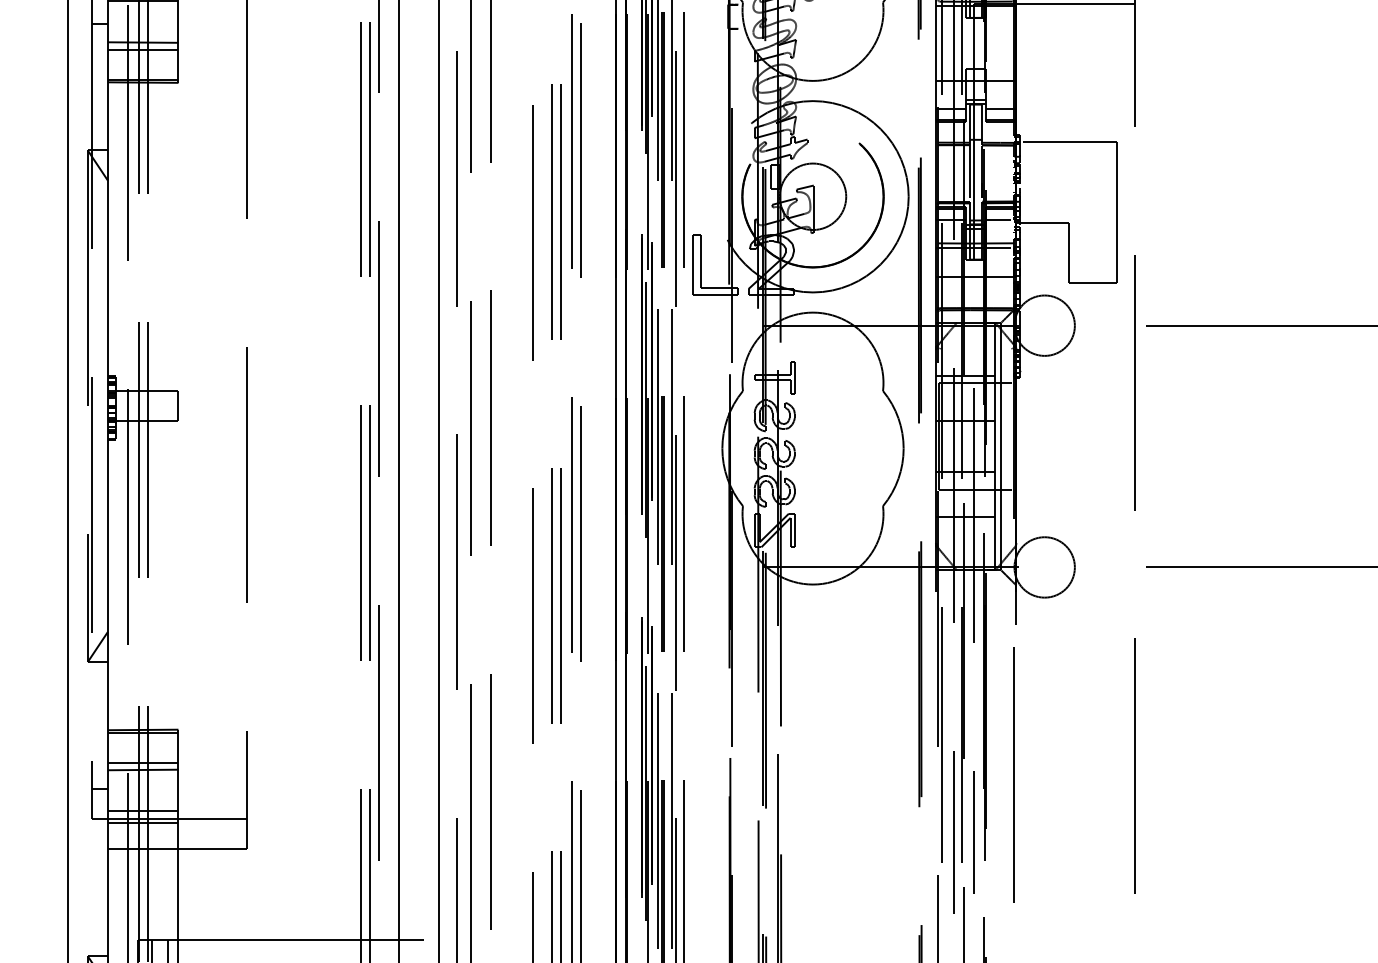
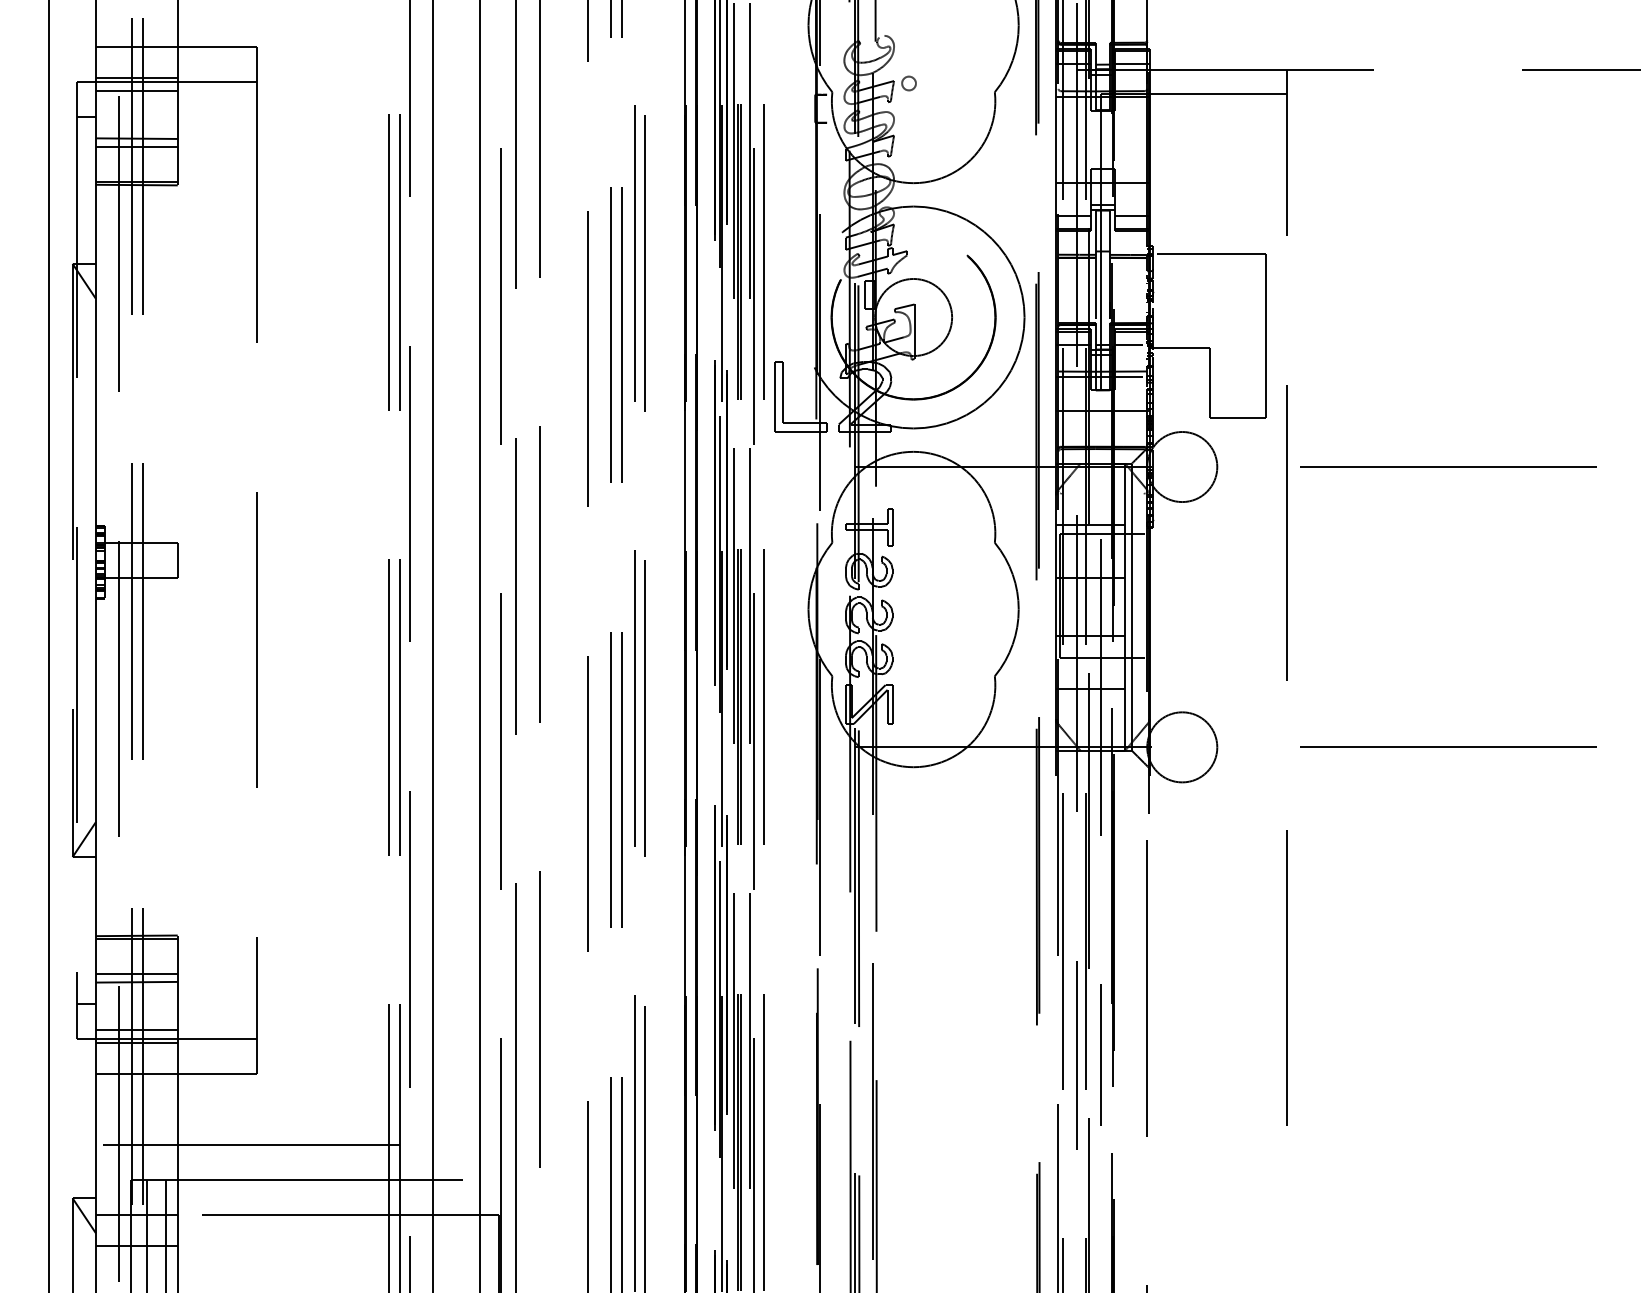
line: (238, 909) -> (247, 1144), added

